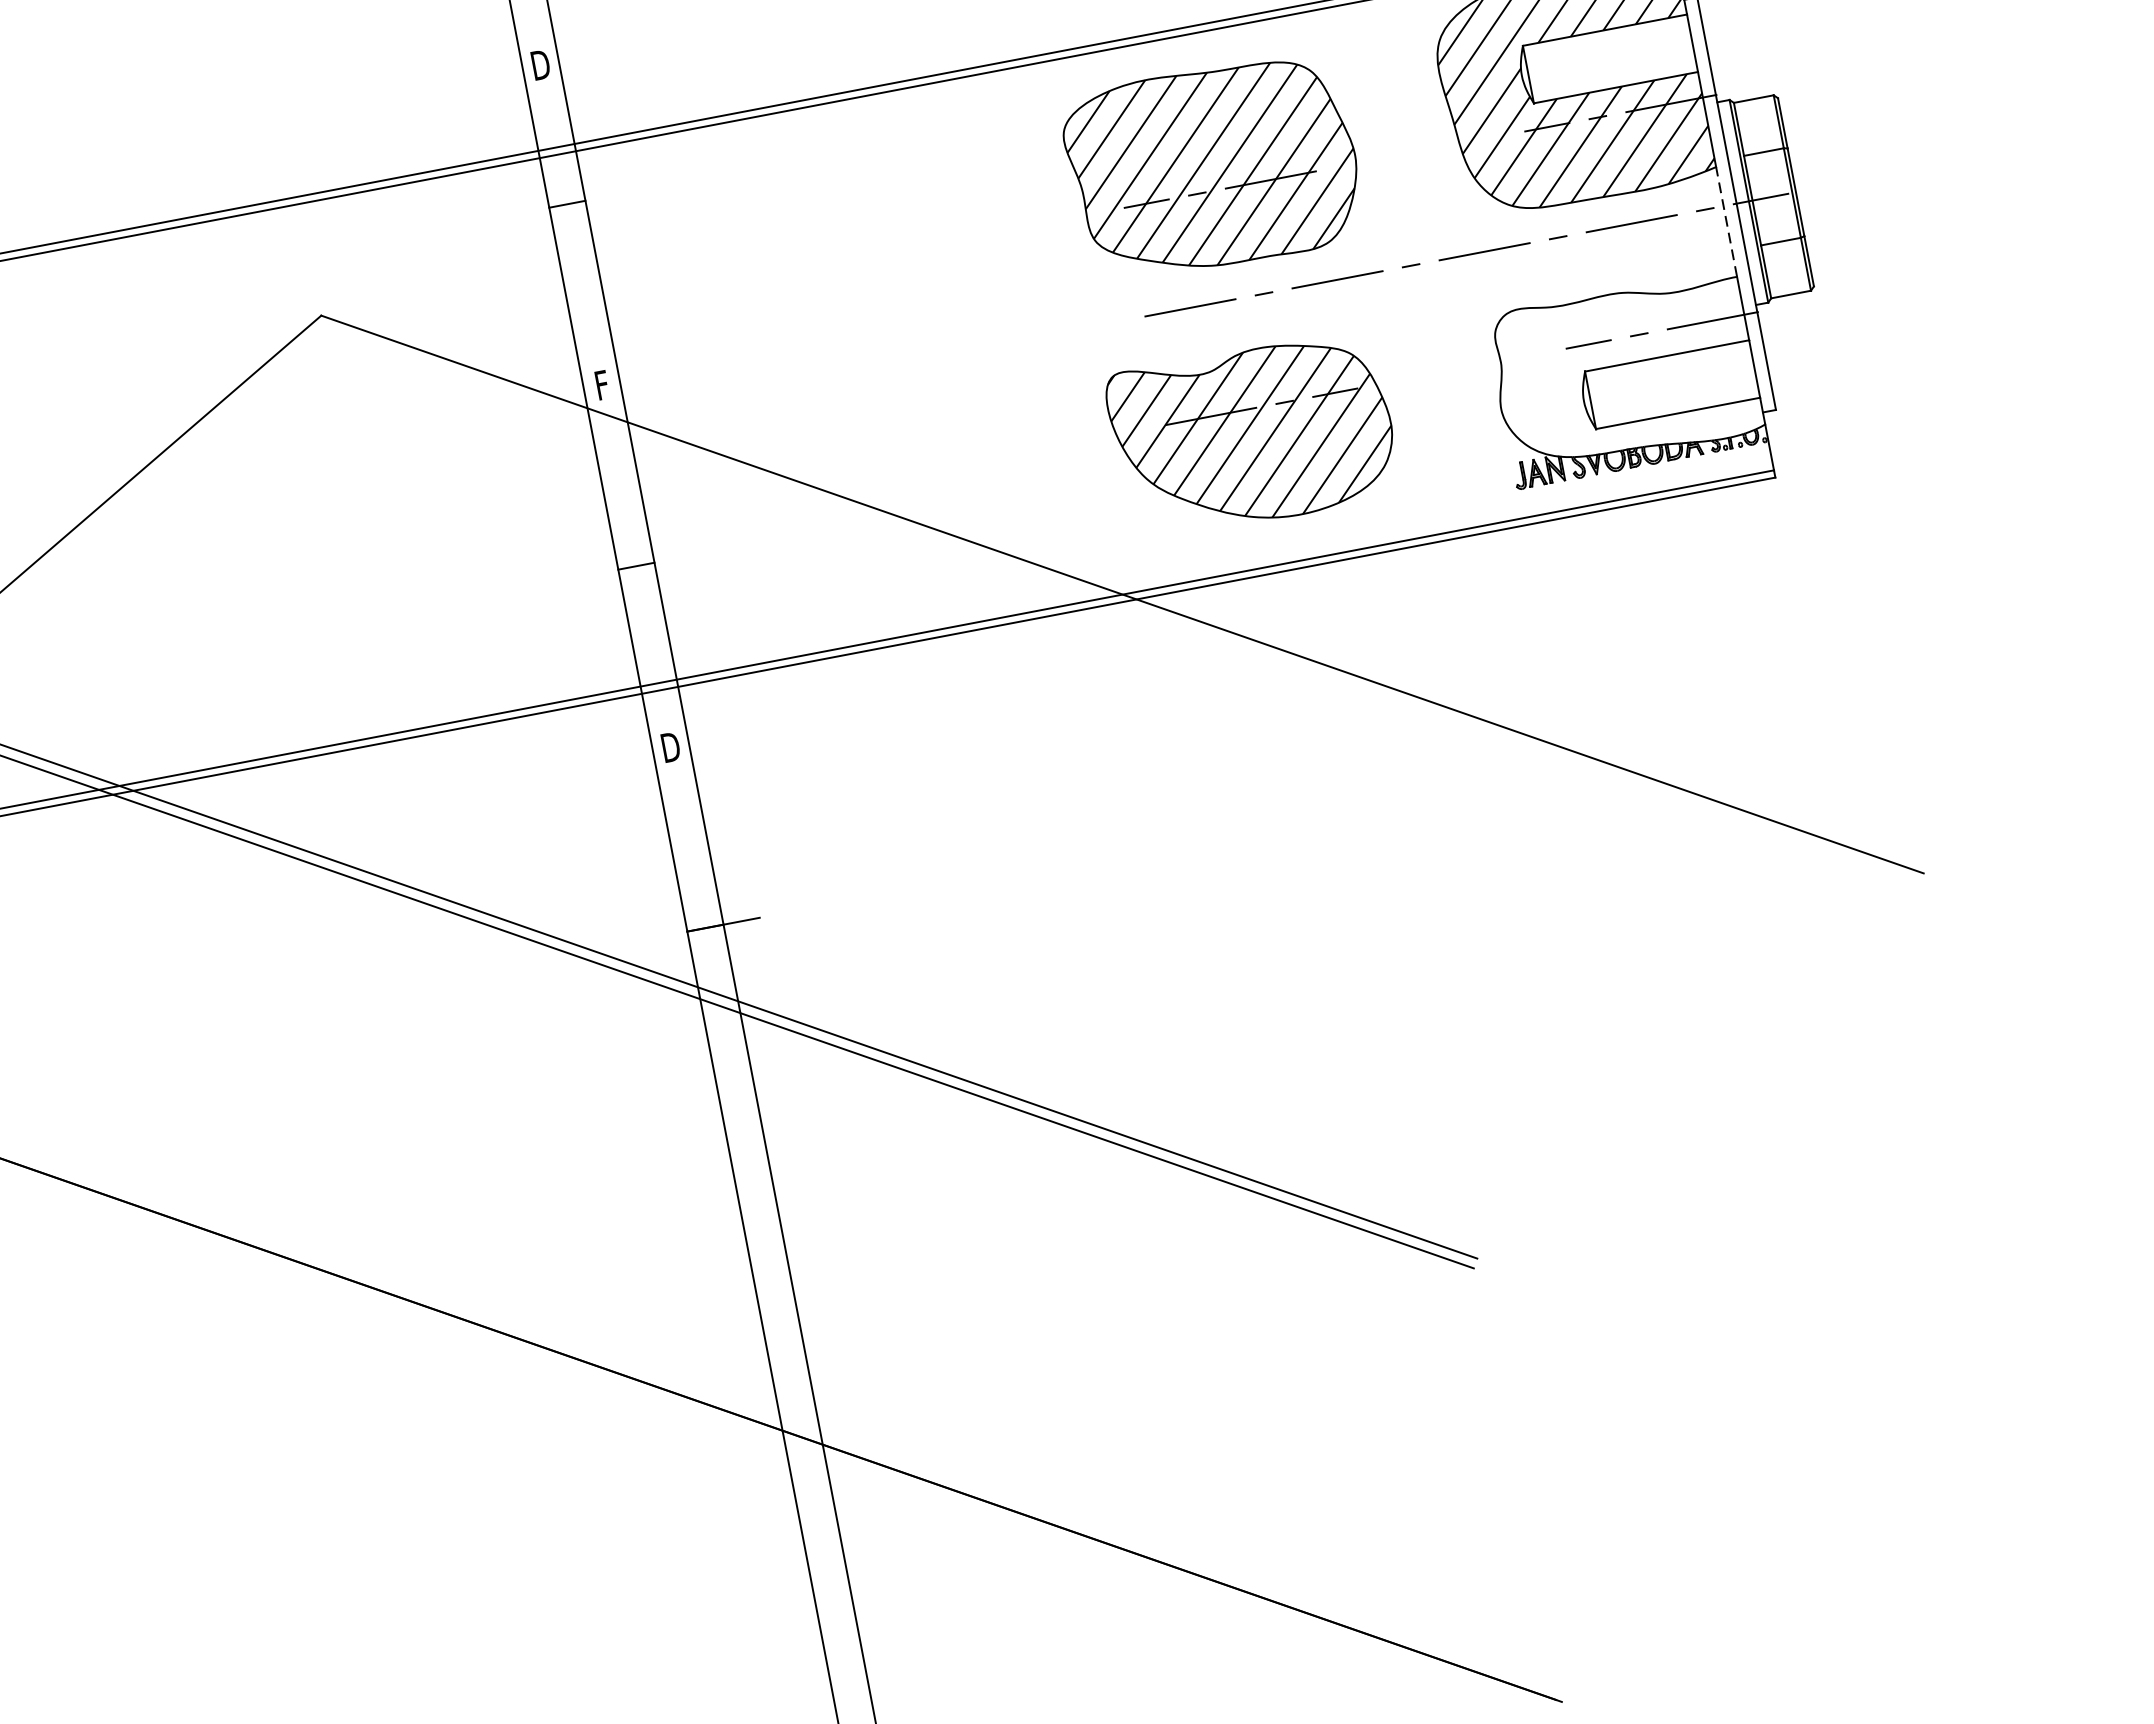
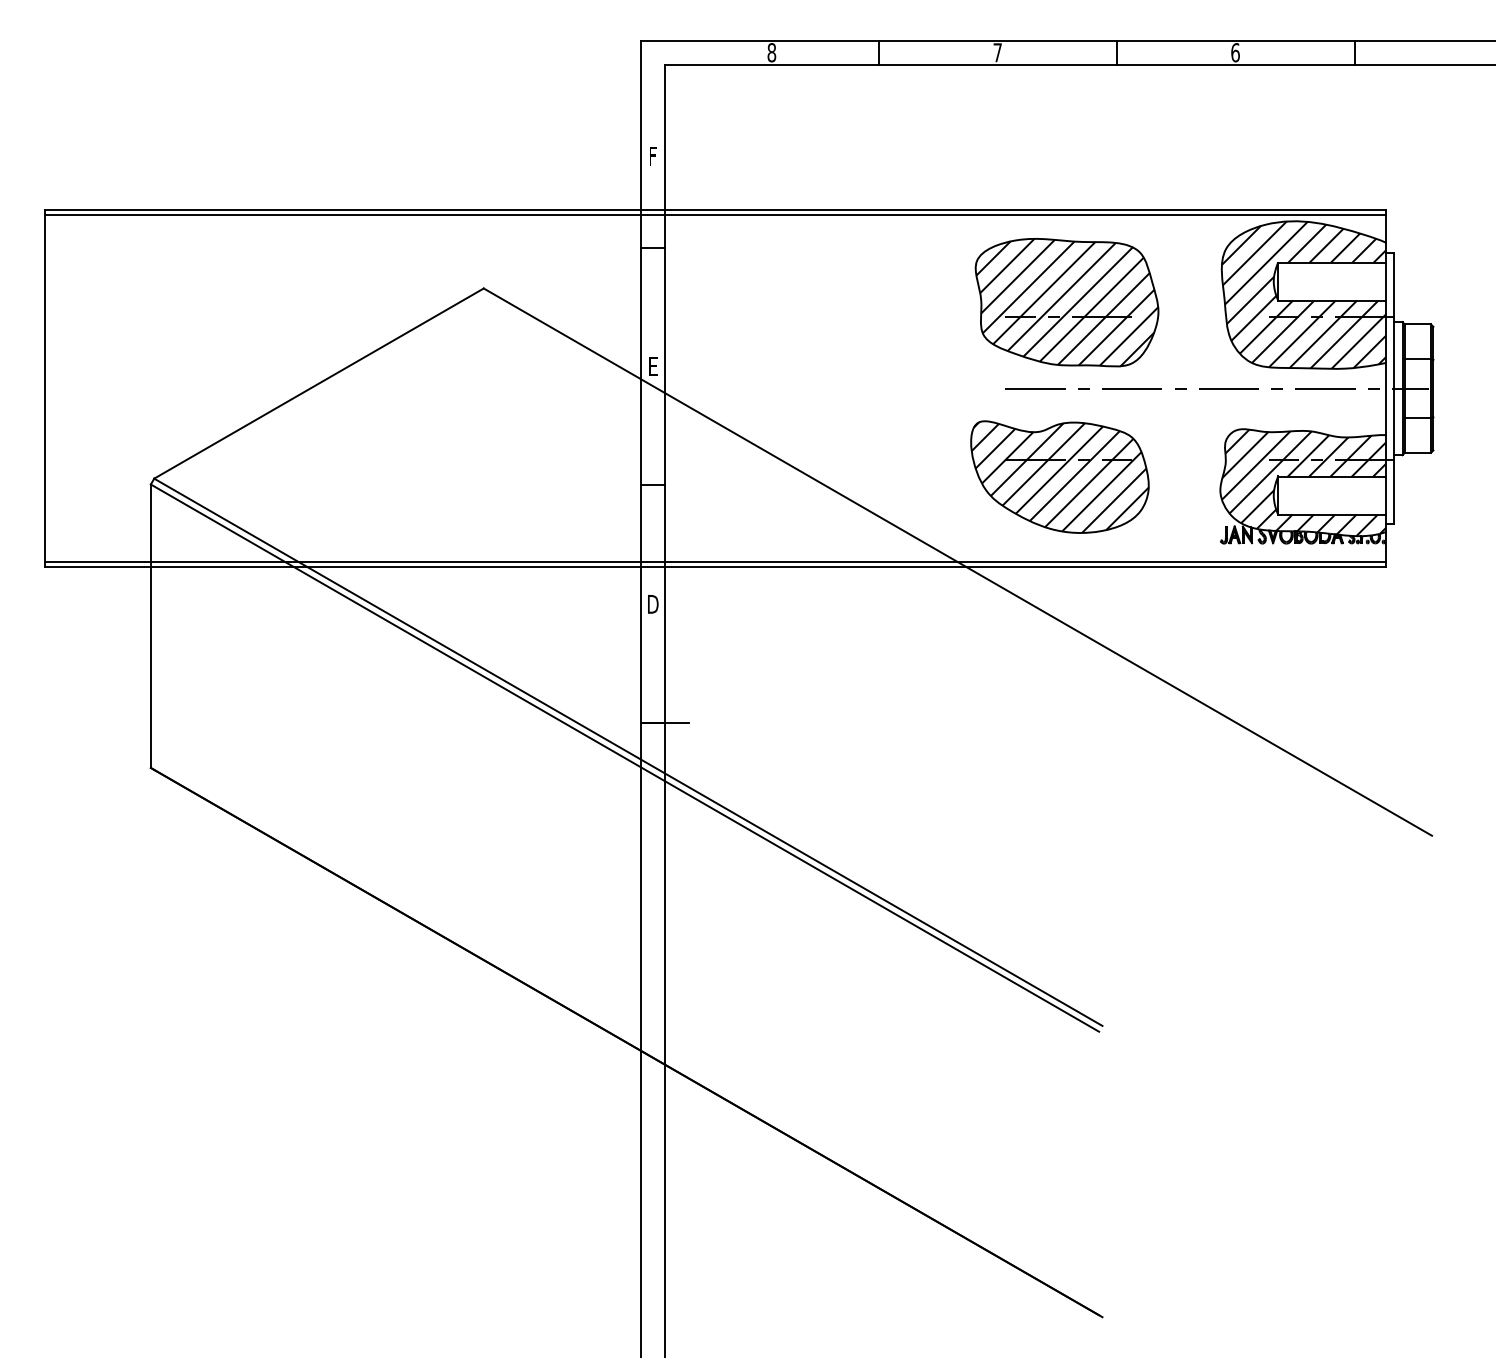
text: (541, 63) -> (653, 155), D -> F
line: (1725, 221) -> (1385, 398), dashed -> solid
hatch: (1625, 372) -> (1303, 482), added
text: (602, 385) -> (653, 366), F -> E

